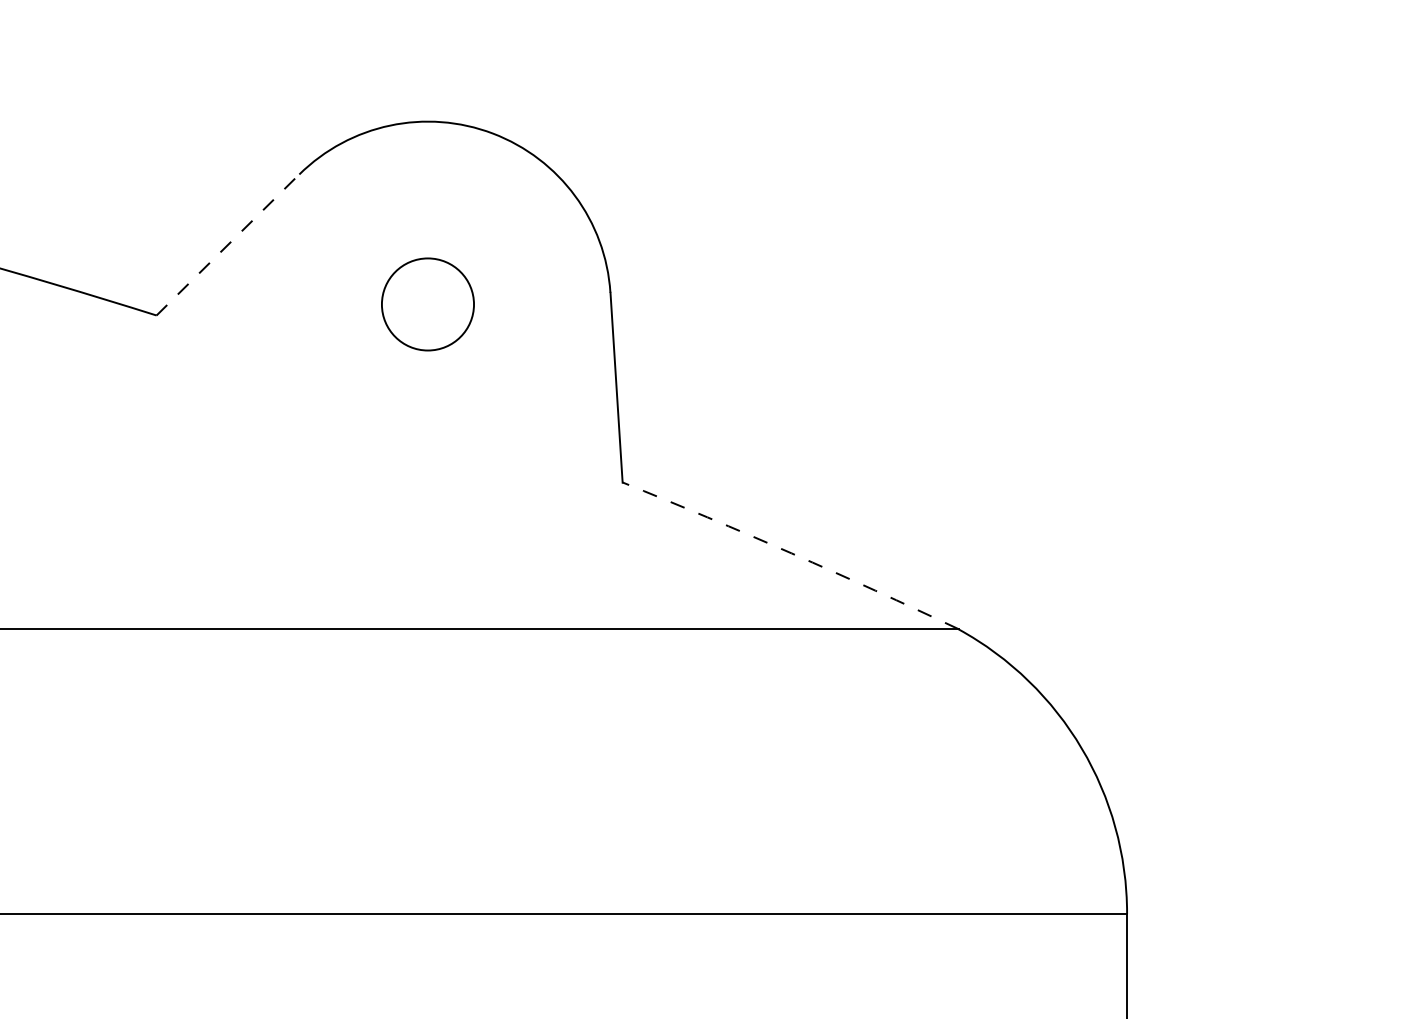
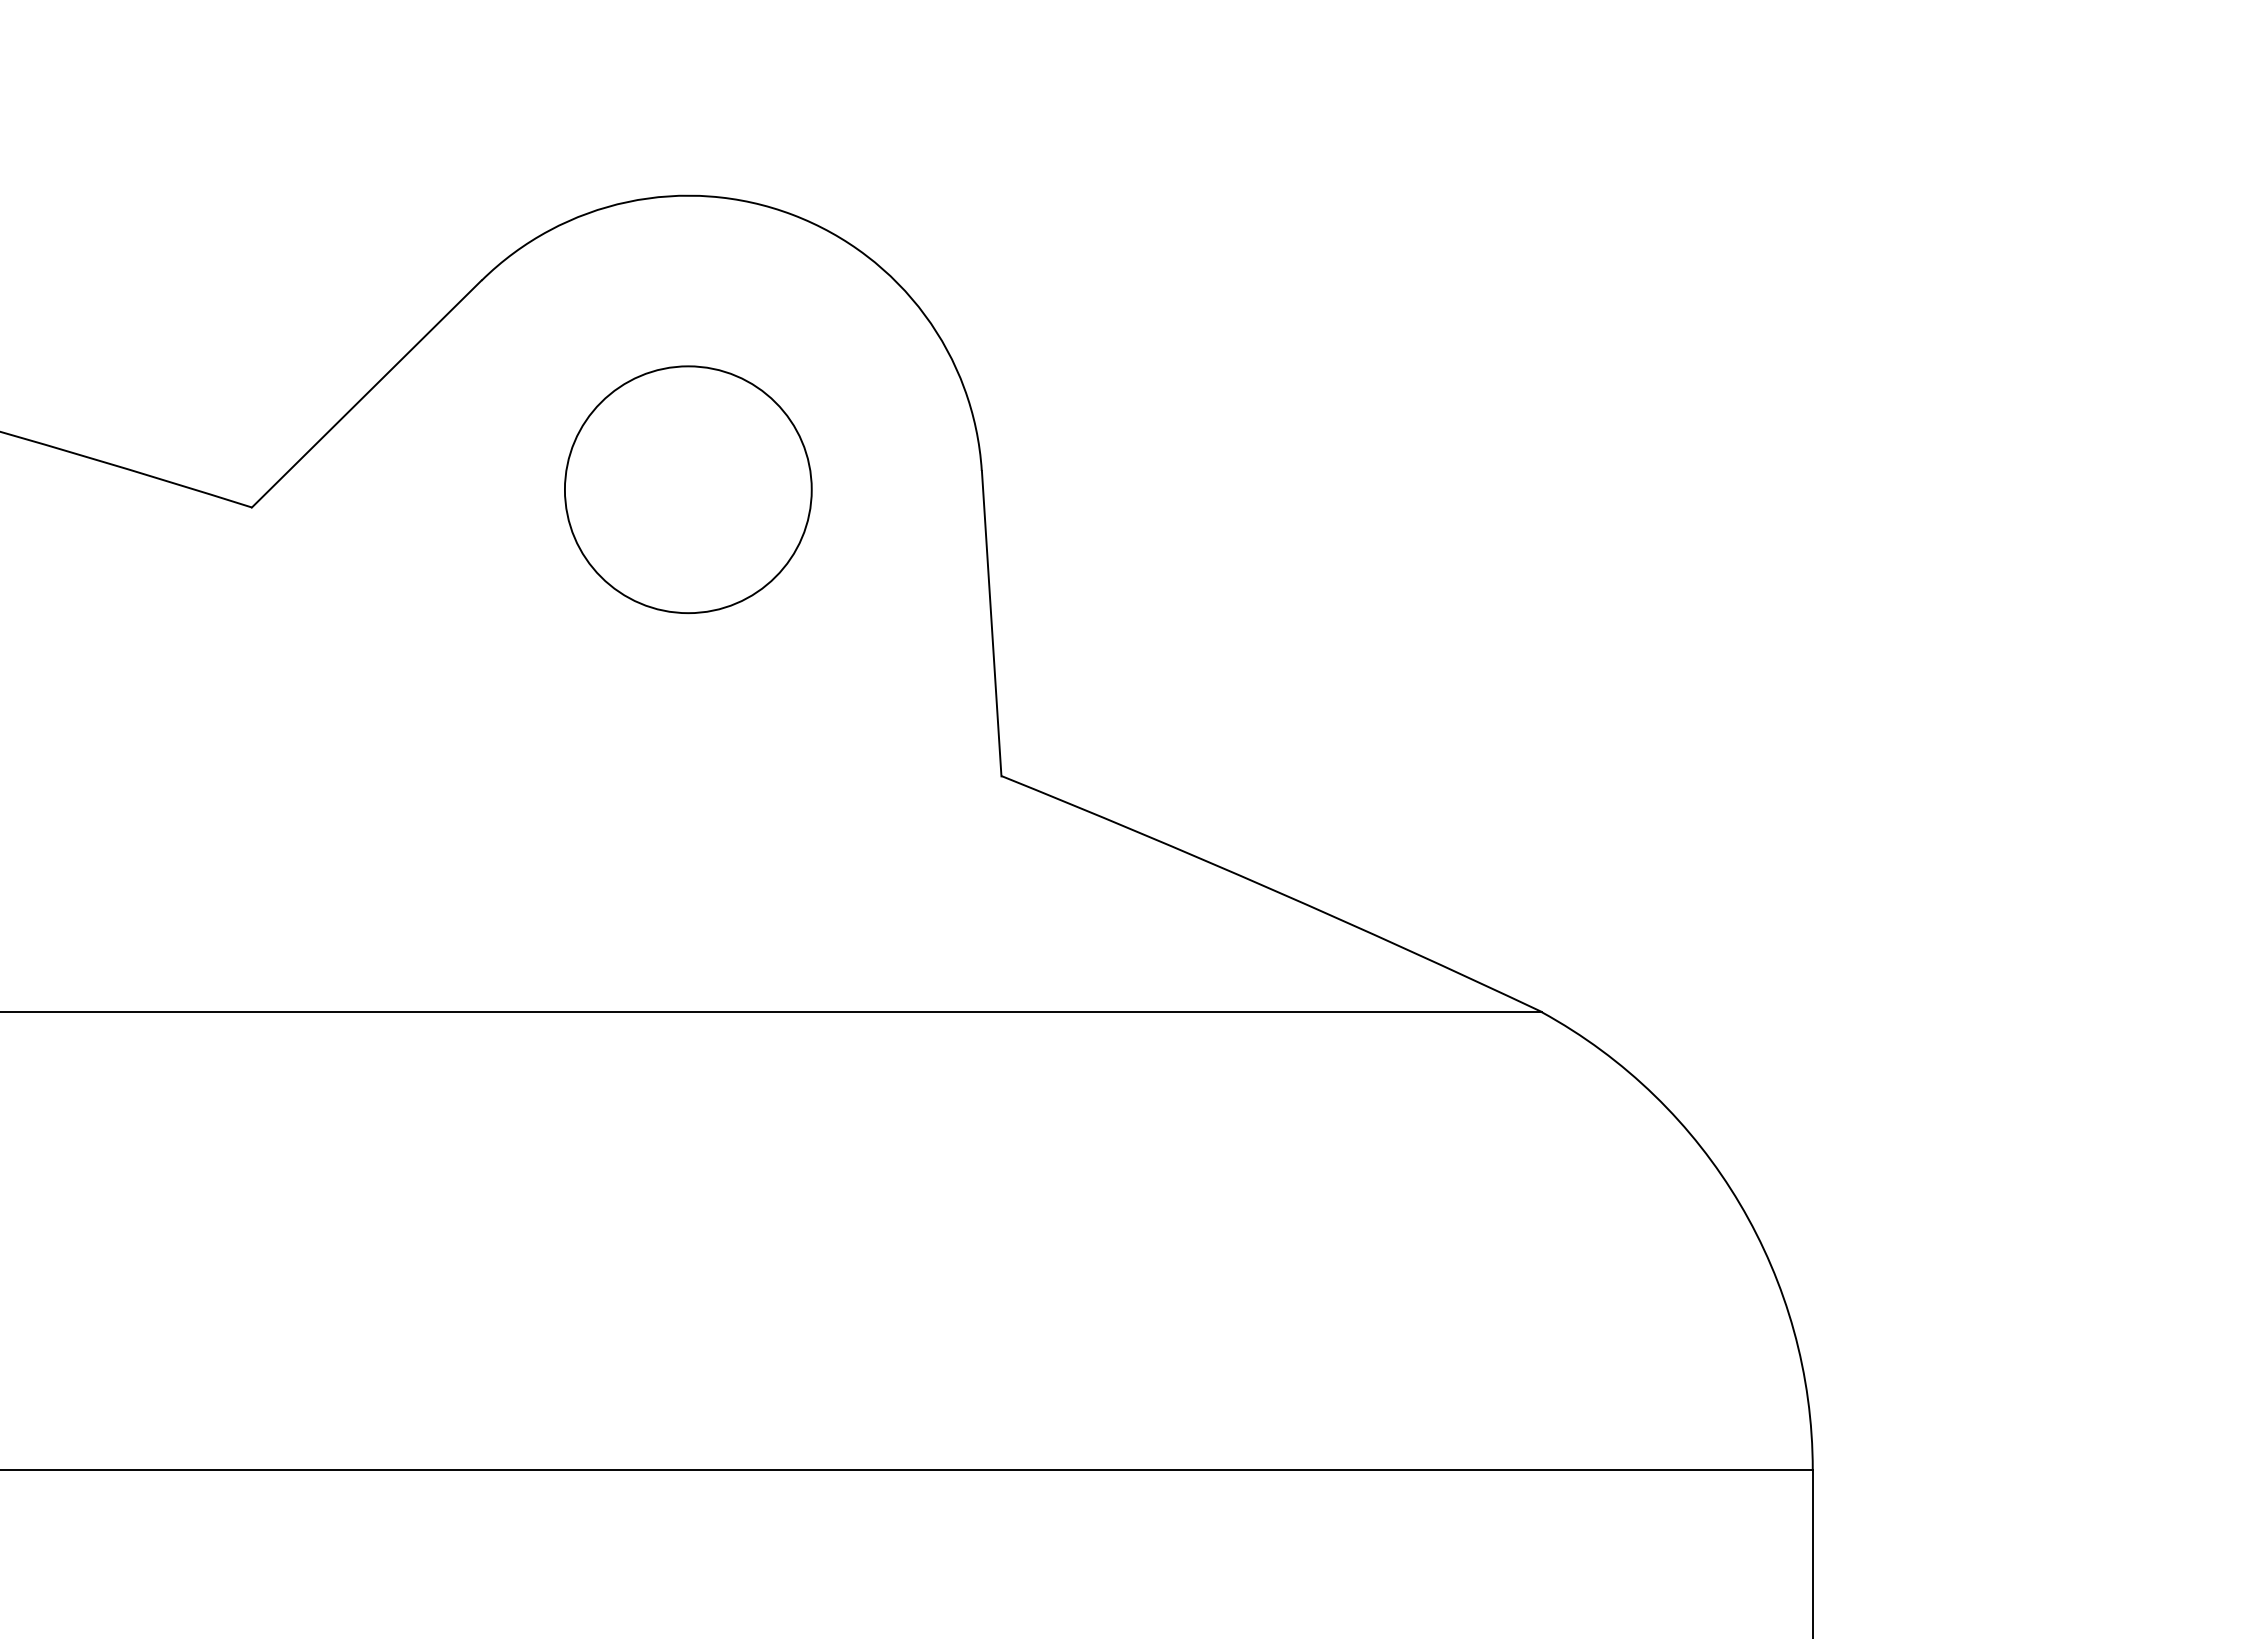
line: (228, 244) -> (367, 393), dashed -> solid
circle: (427, 304) -> (687, 489), size x1.67
arc: (791, 553) -> (1273, 890), dashed -> solid

